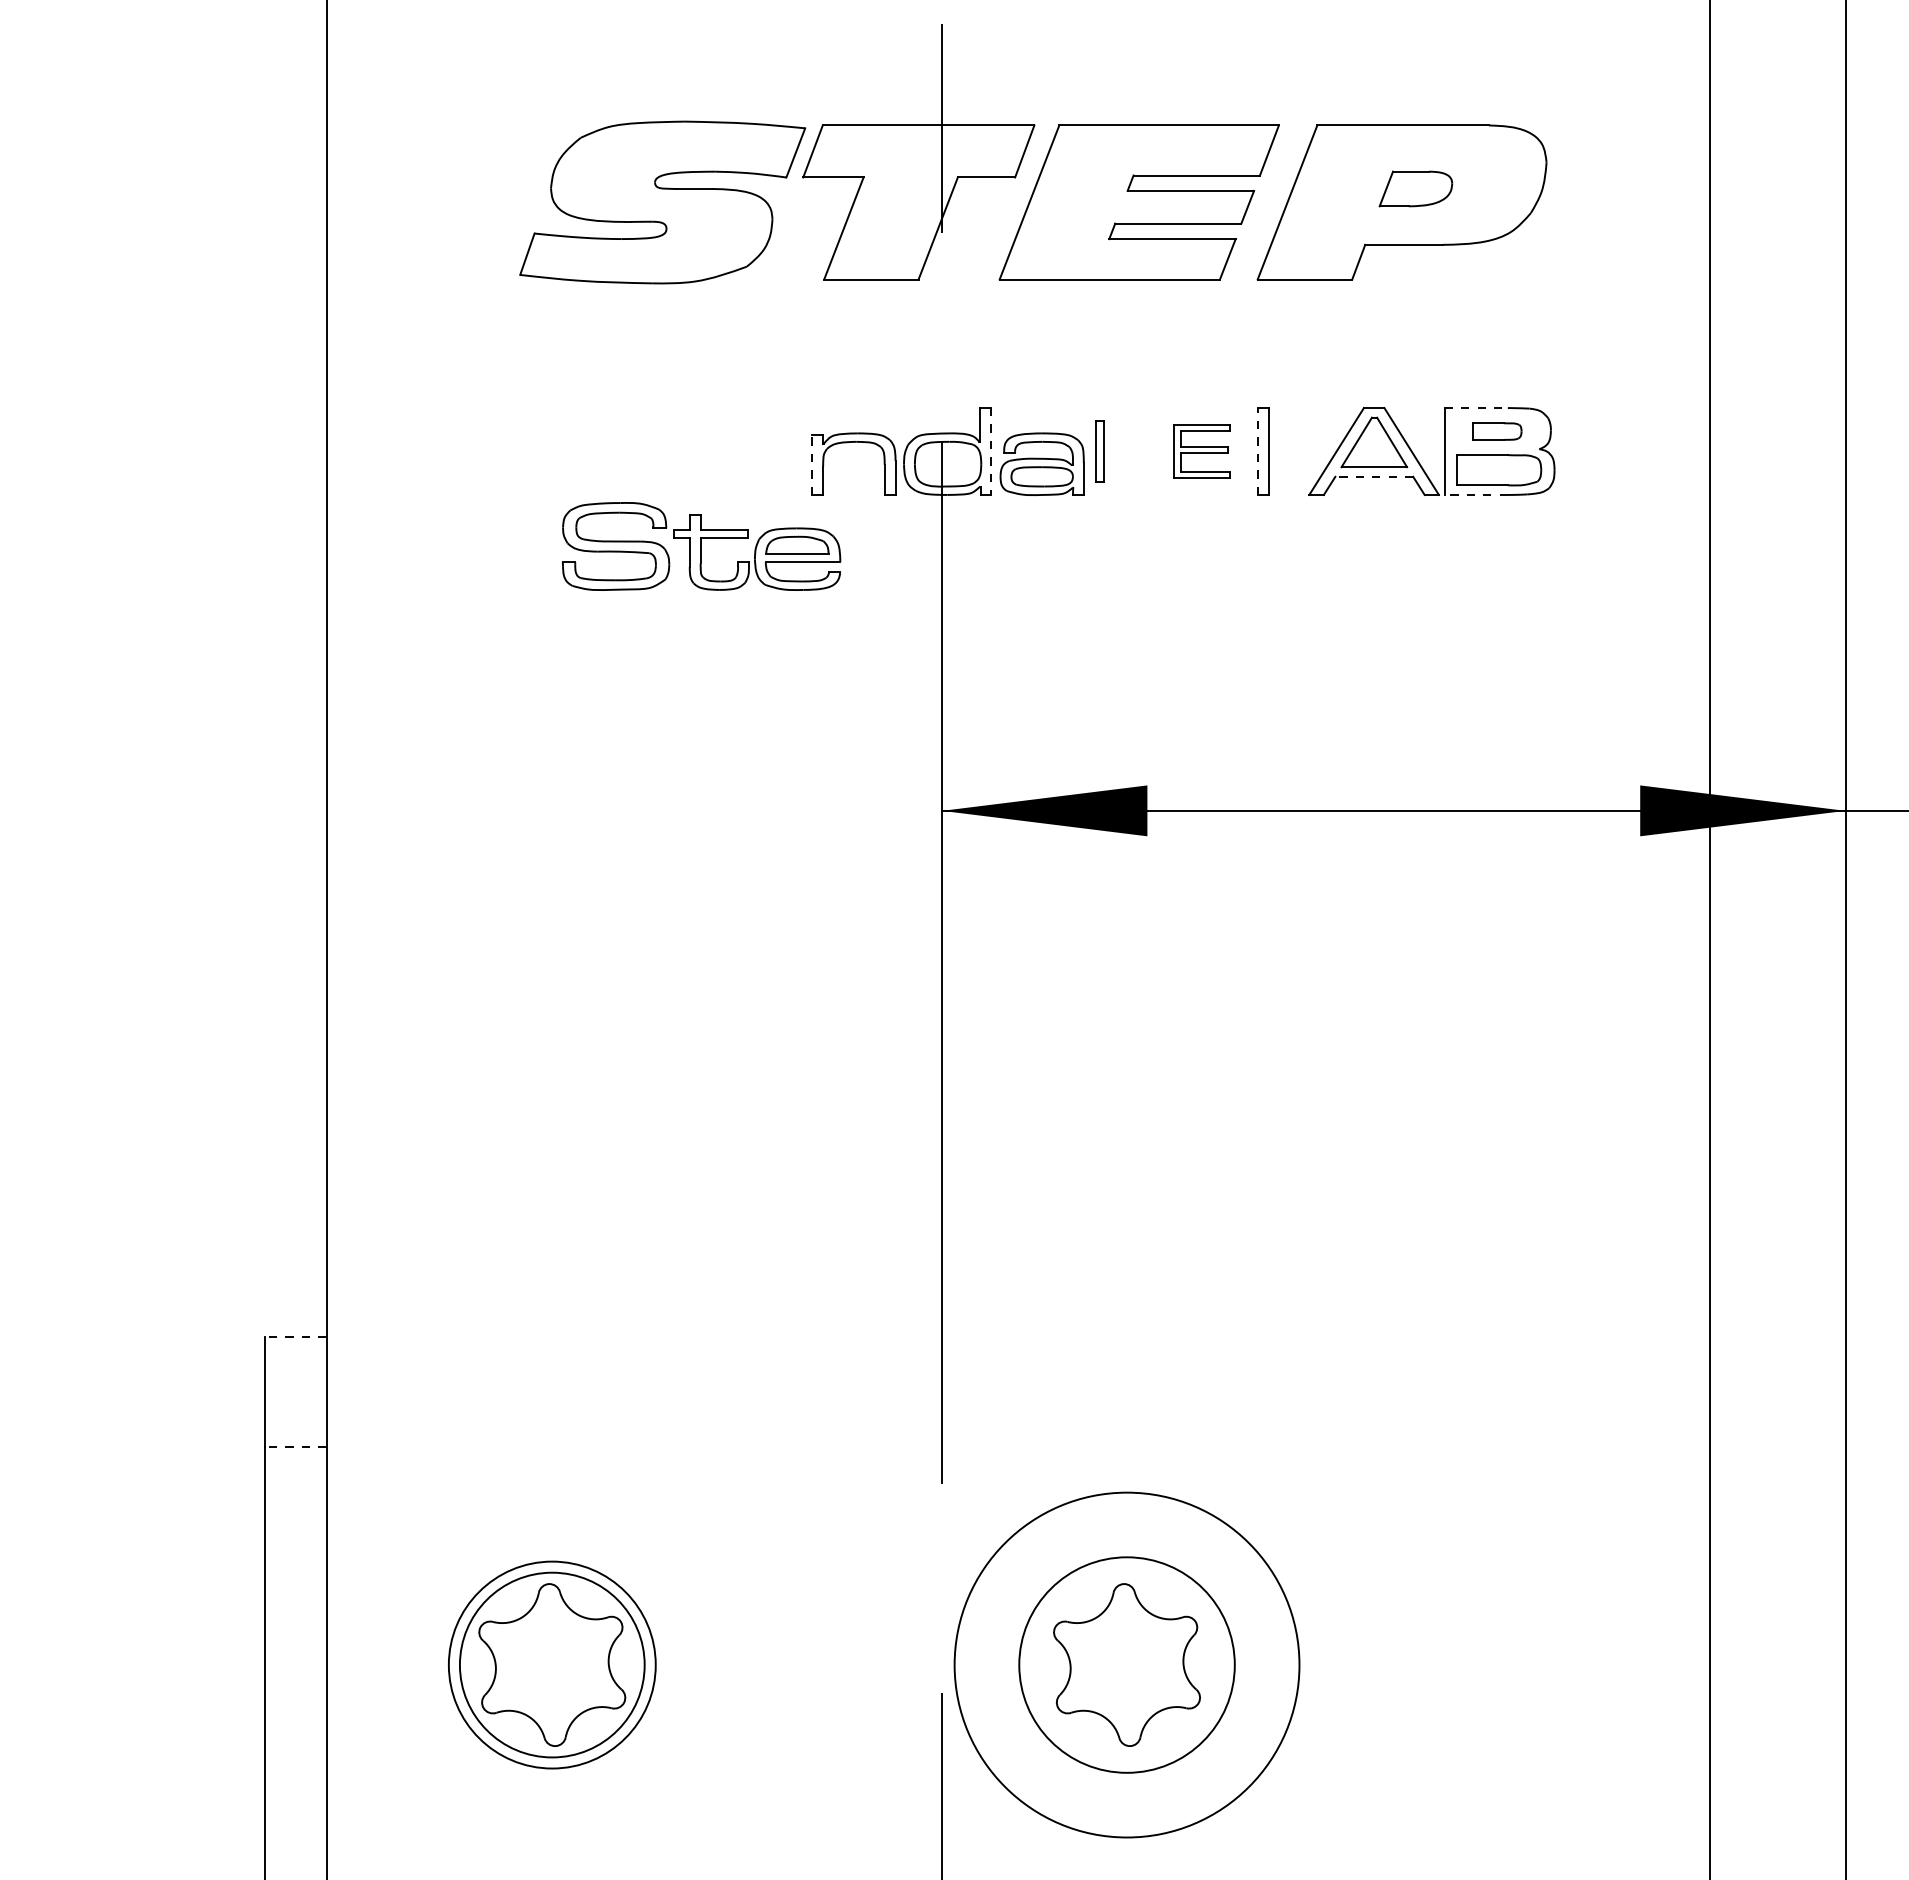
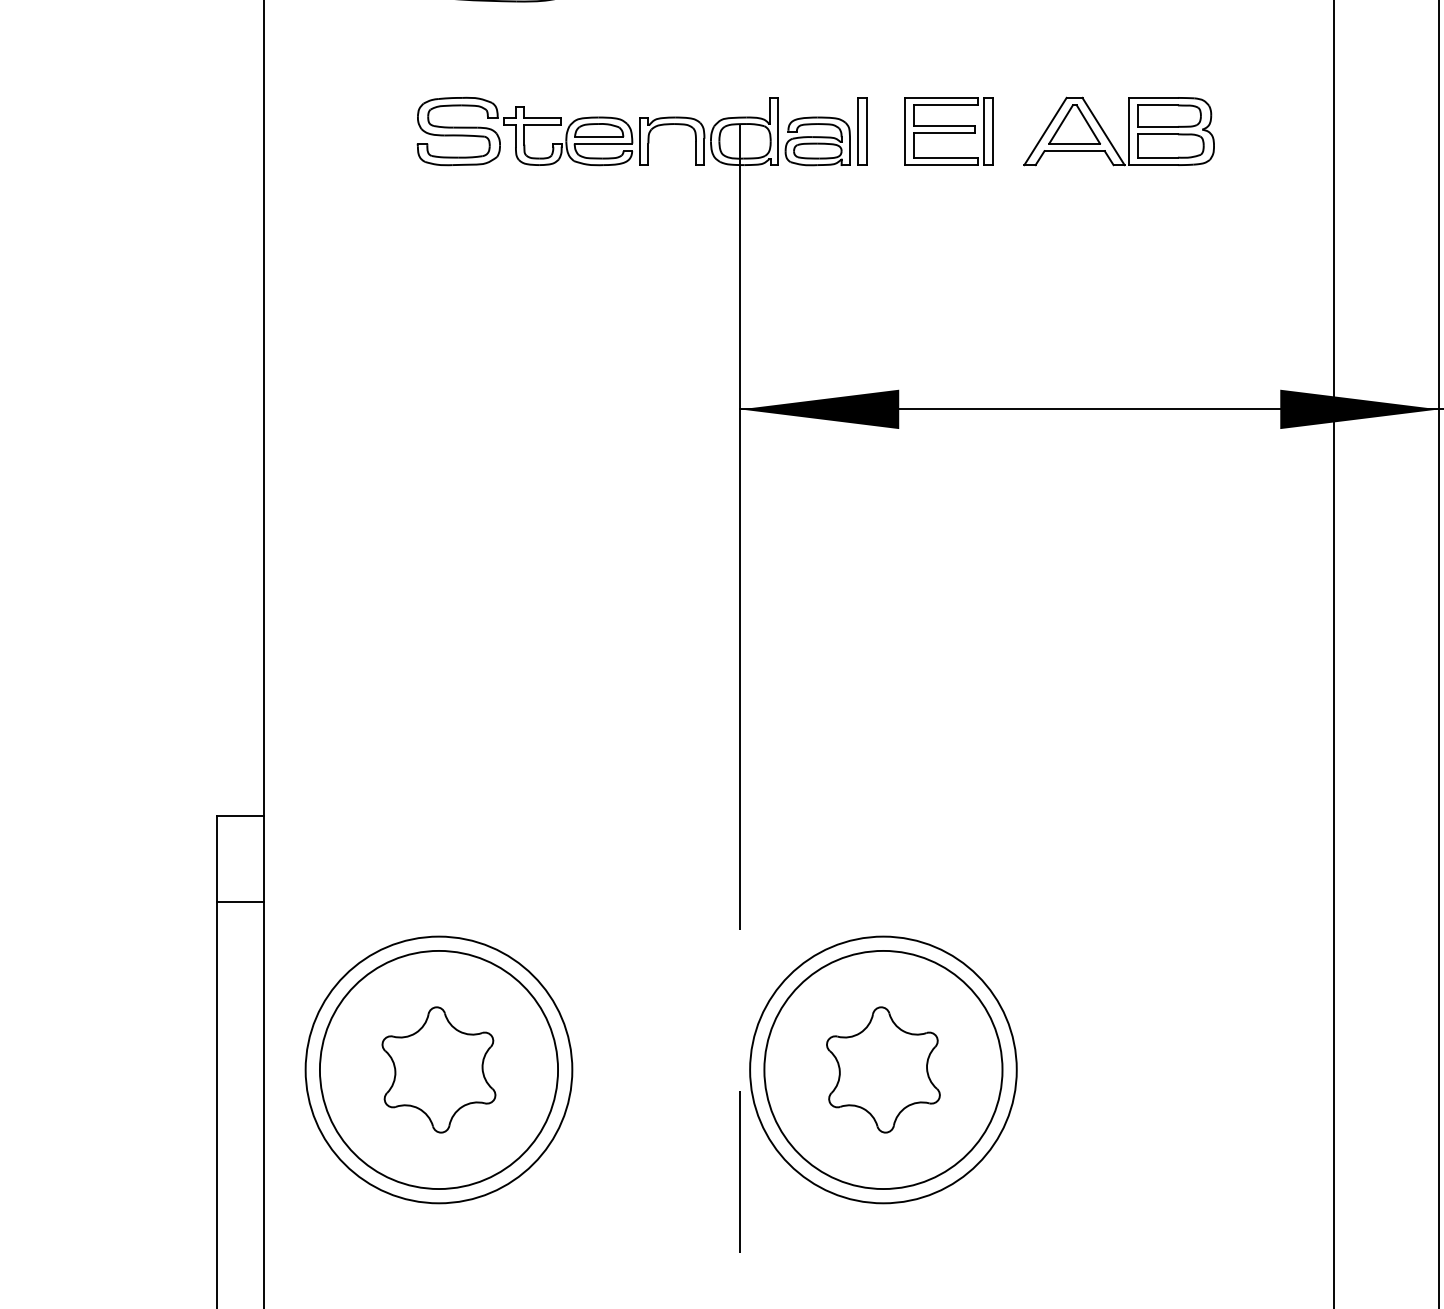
line: (1476, 408) -> (1153, 98), dashed -> solid
part: (1497, 431) -> (1169, 116), size x1.67
part: (1100, 451) -> (862, 131), size x1.43
part: (1201, 451) -> (941, 131), size x1.67
line: (1257, 451) -> (984, 131), dashed -> solid
line: (990, 452) -> (777, 132), dashed -> solid
line: (812, 464) -> (640, 141), dashed -> solid
line: (1374, 476) -> (1074, 150), dashed -> solid
line: (1476, 494) -> (1153, 164), dashed -> solid
part: (701, 546) -> (524, 131), moved
line: (295, 1336) -> (240, 815), dashed -> solid
line: (295, 1447) -> (240, 901), dashed -> solid
circle: (551, 1664) -> (438, 1069), size x1.67
circle: (552, 1665) -> (439, 1070), size x1.67
circle: (1127, 1665) -> (883, 1070), size x1.43

